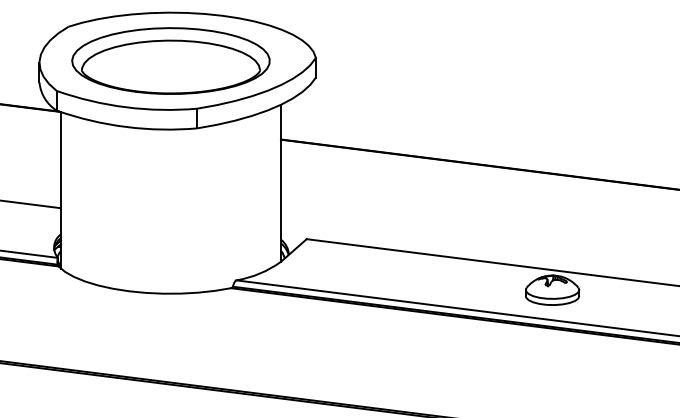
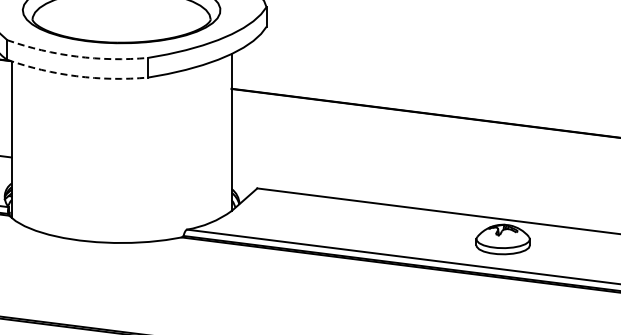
arc: (126, 107) -> (77, 56), solid -> dashed
arc: (126, 126) -> (77, 75), solid -> dashed

